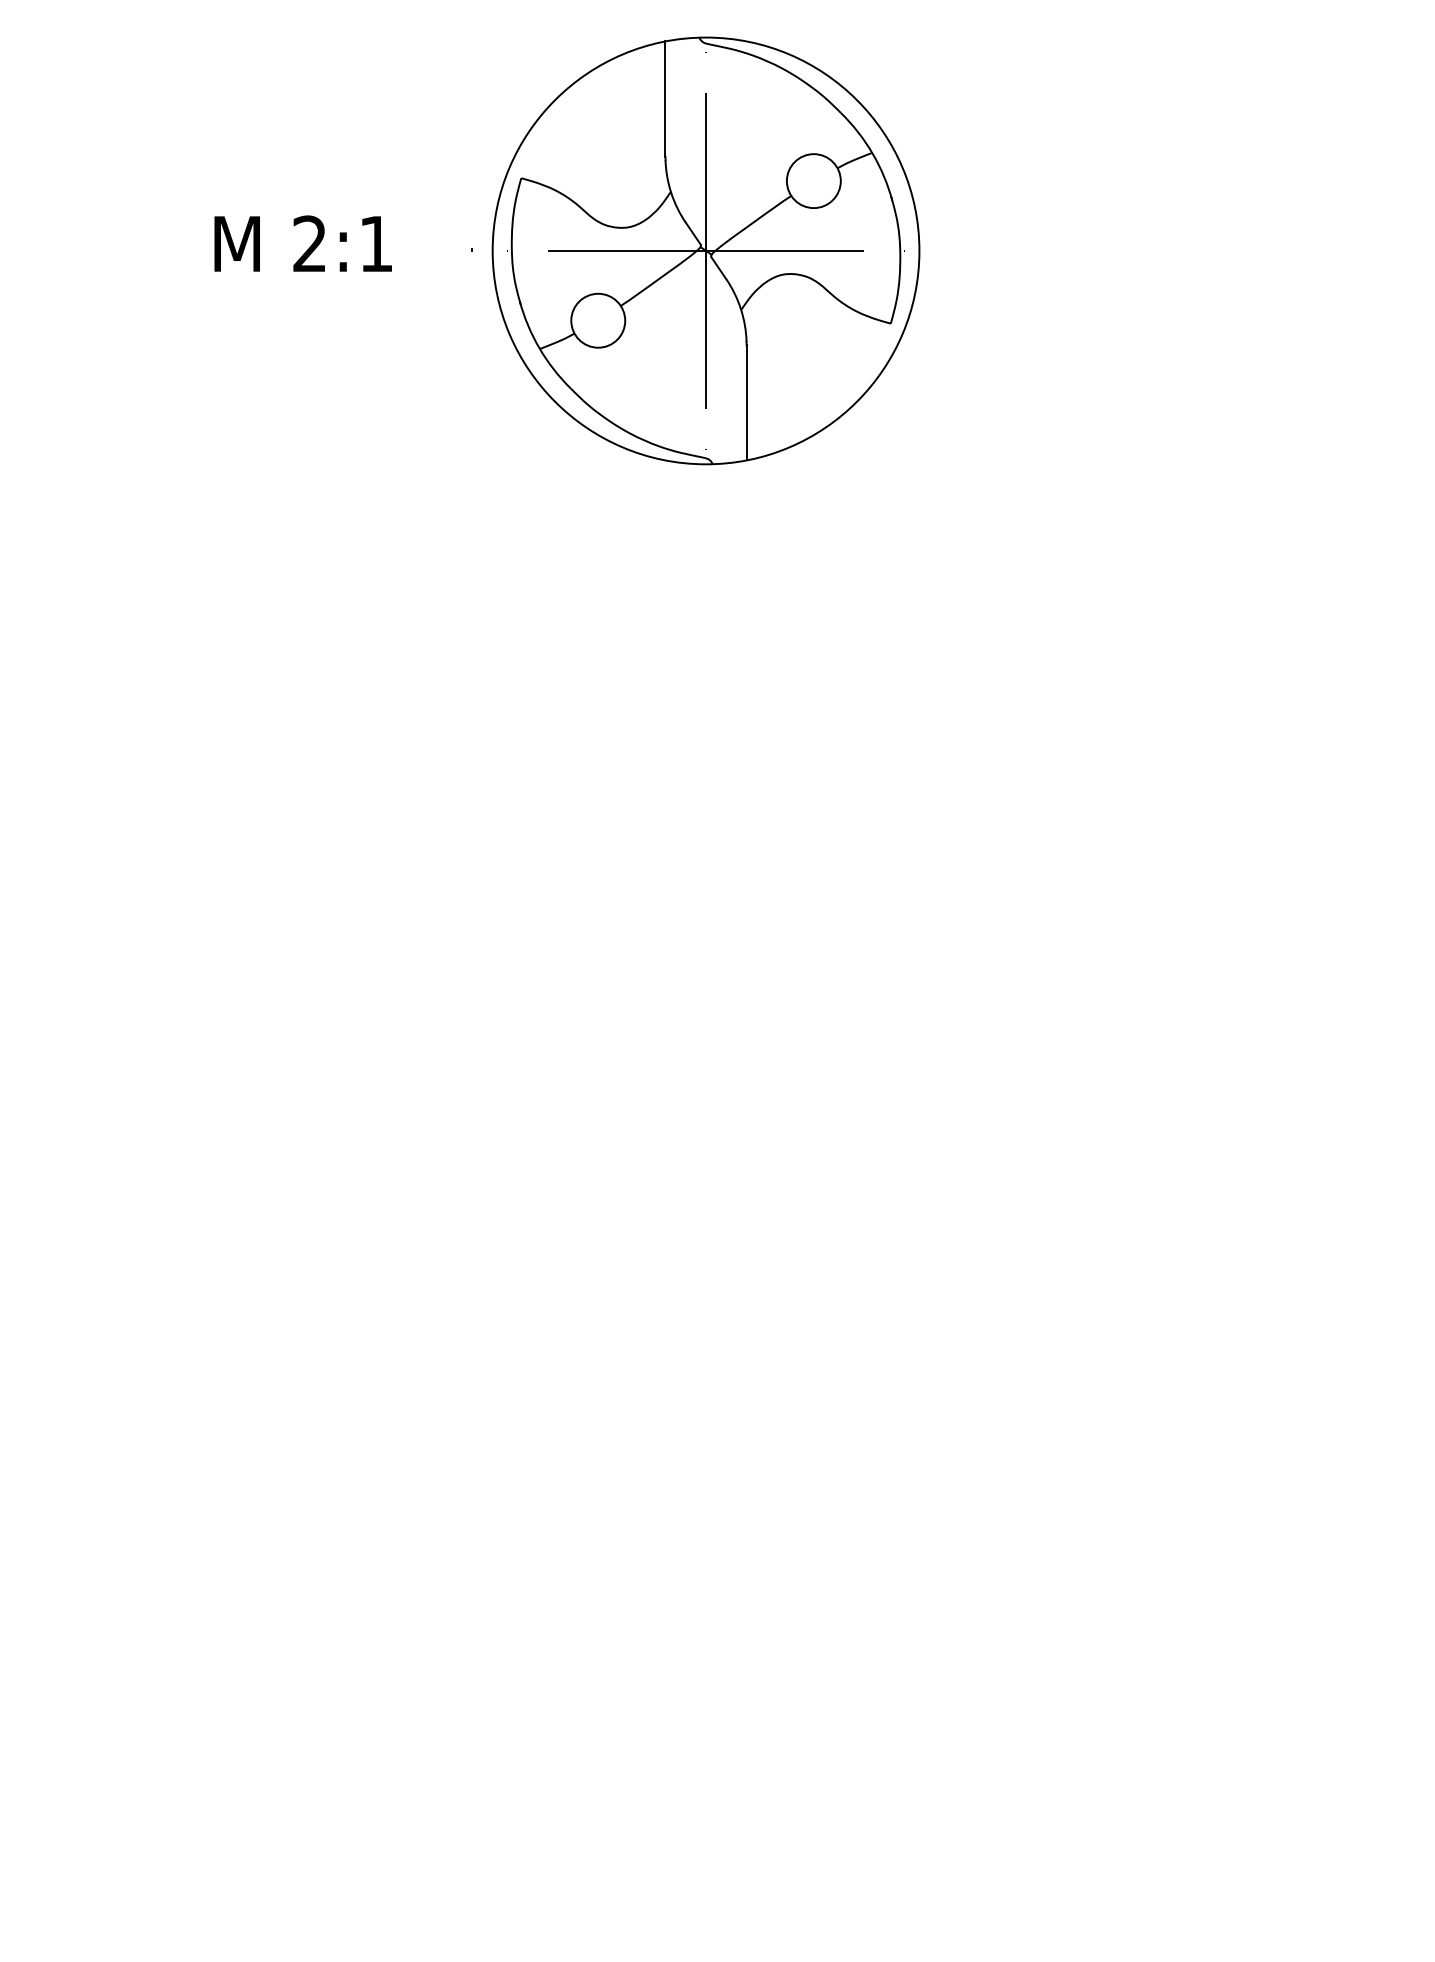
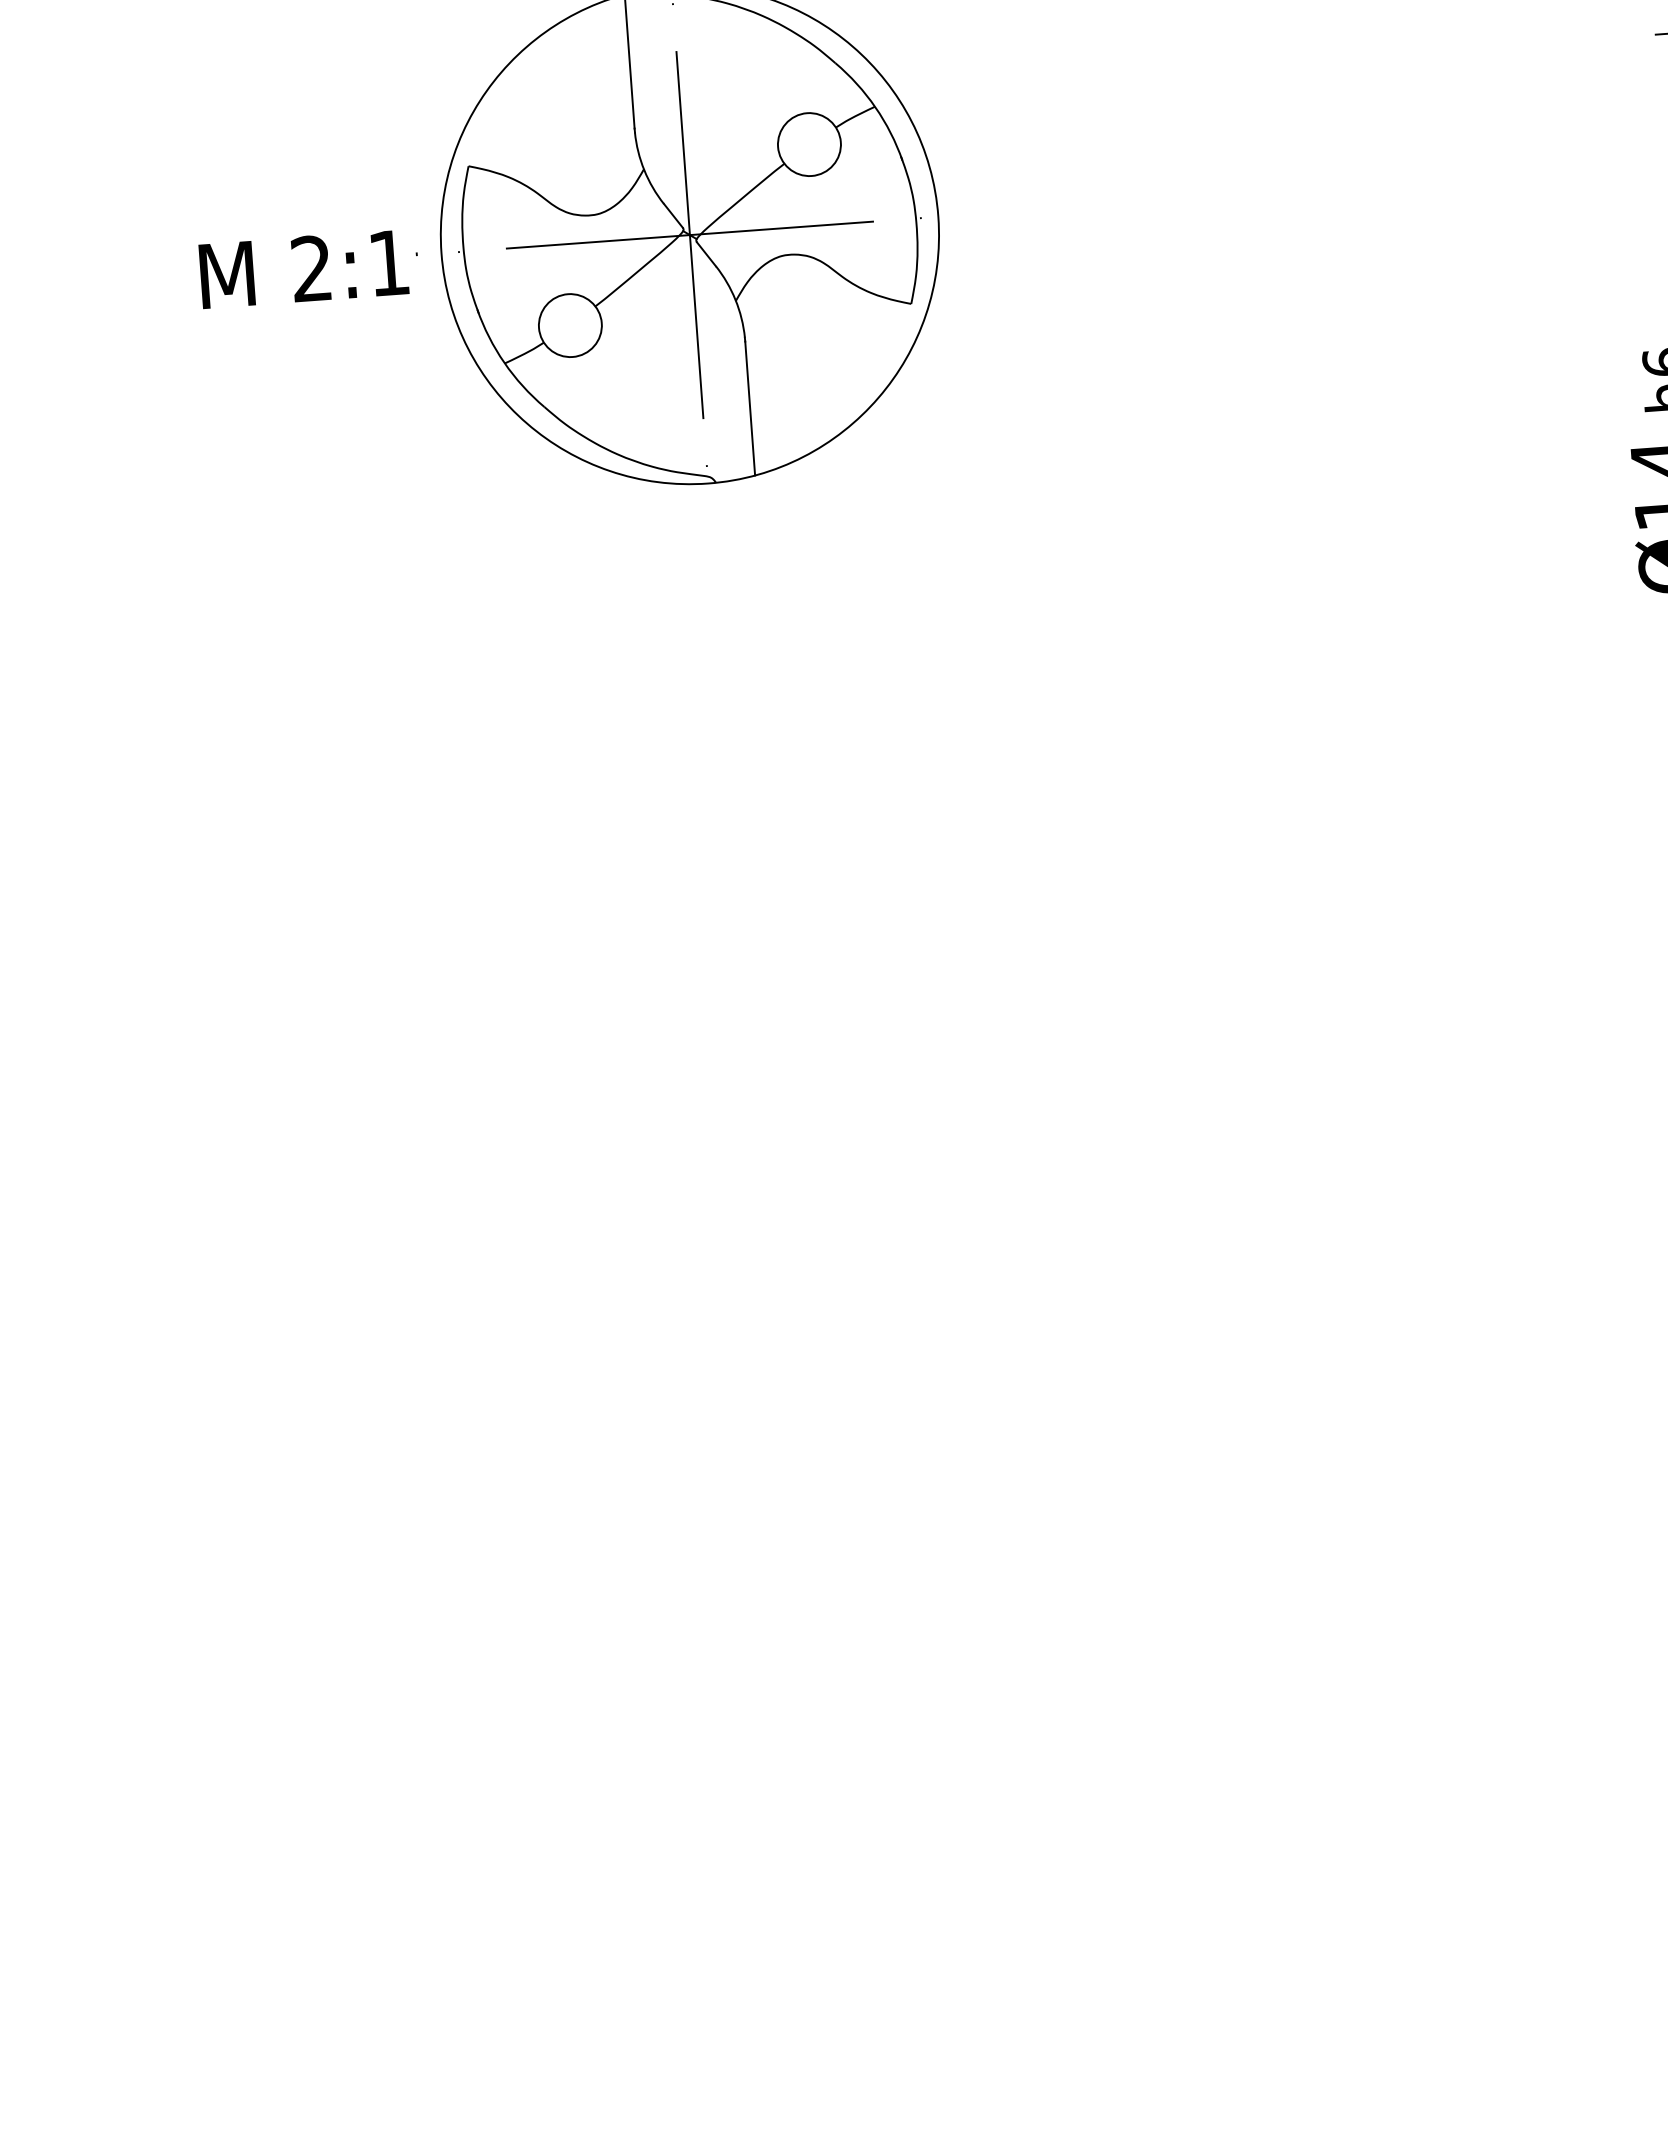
text: (302, 243) -> (303, 268), moved

